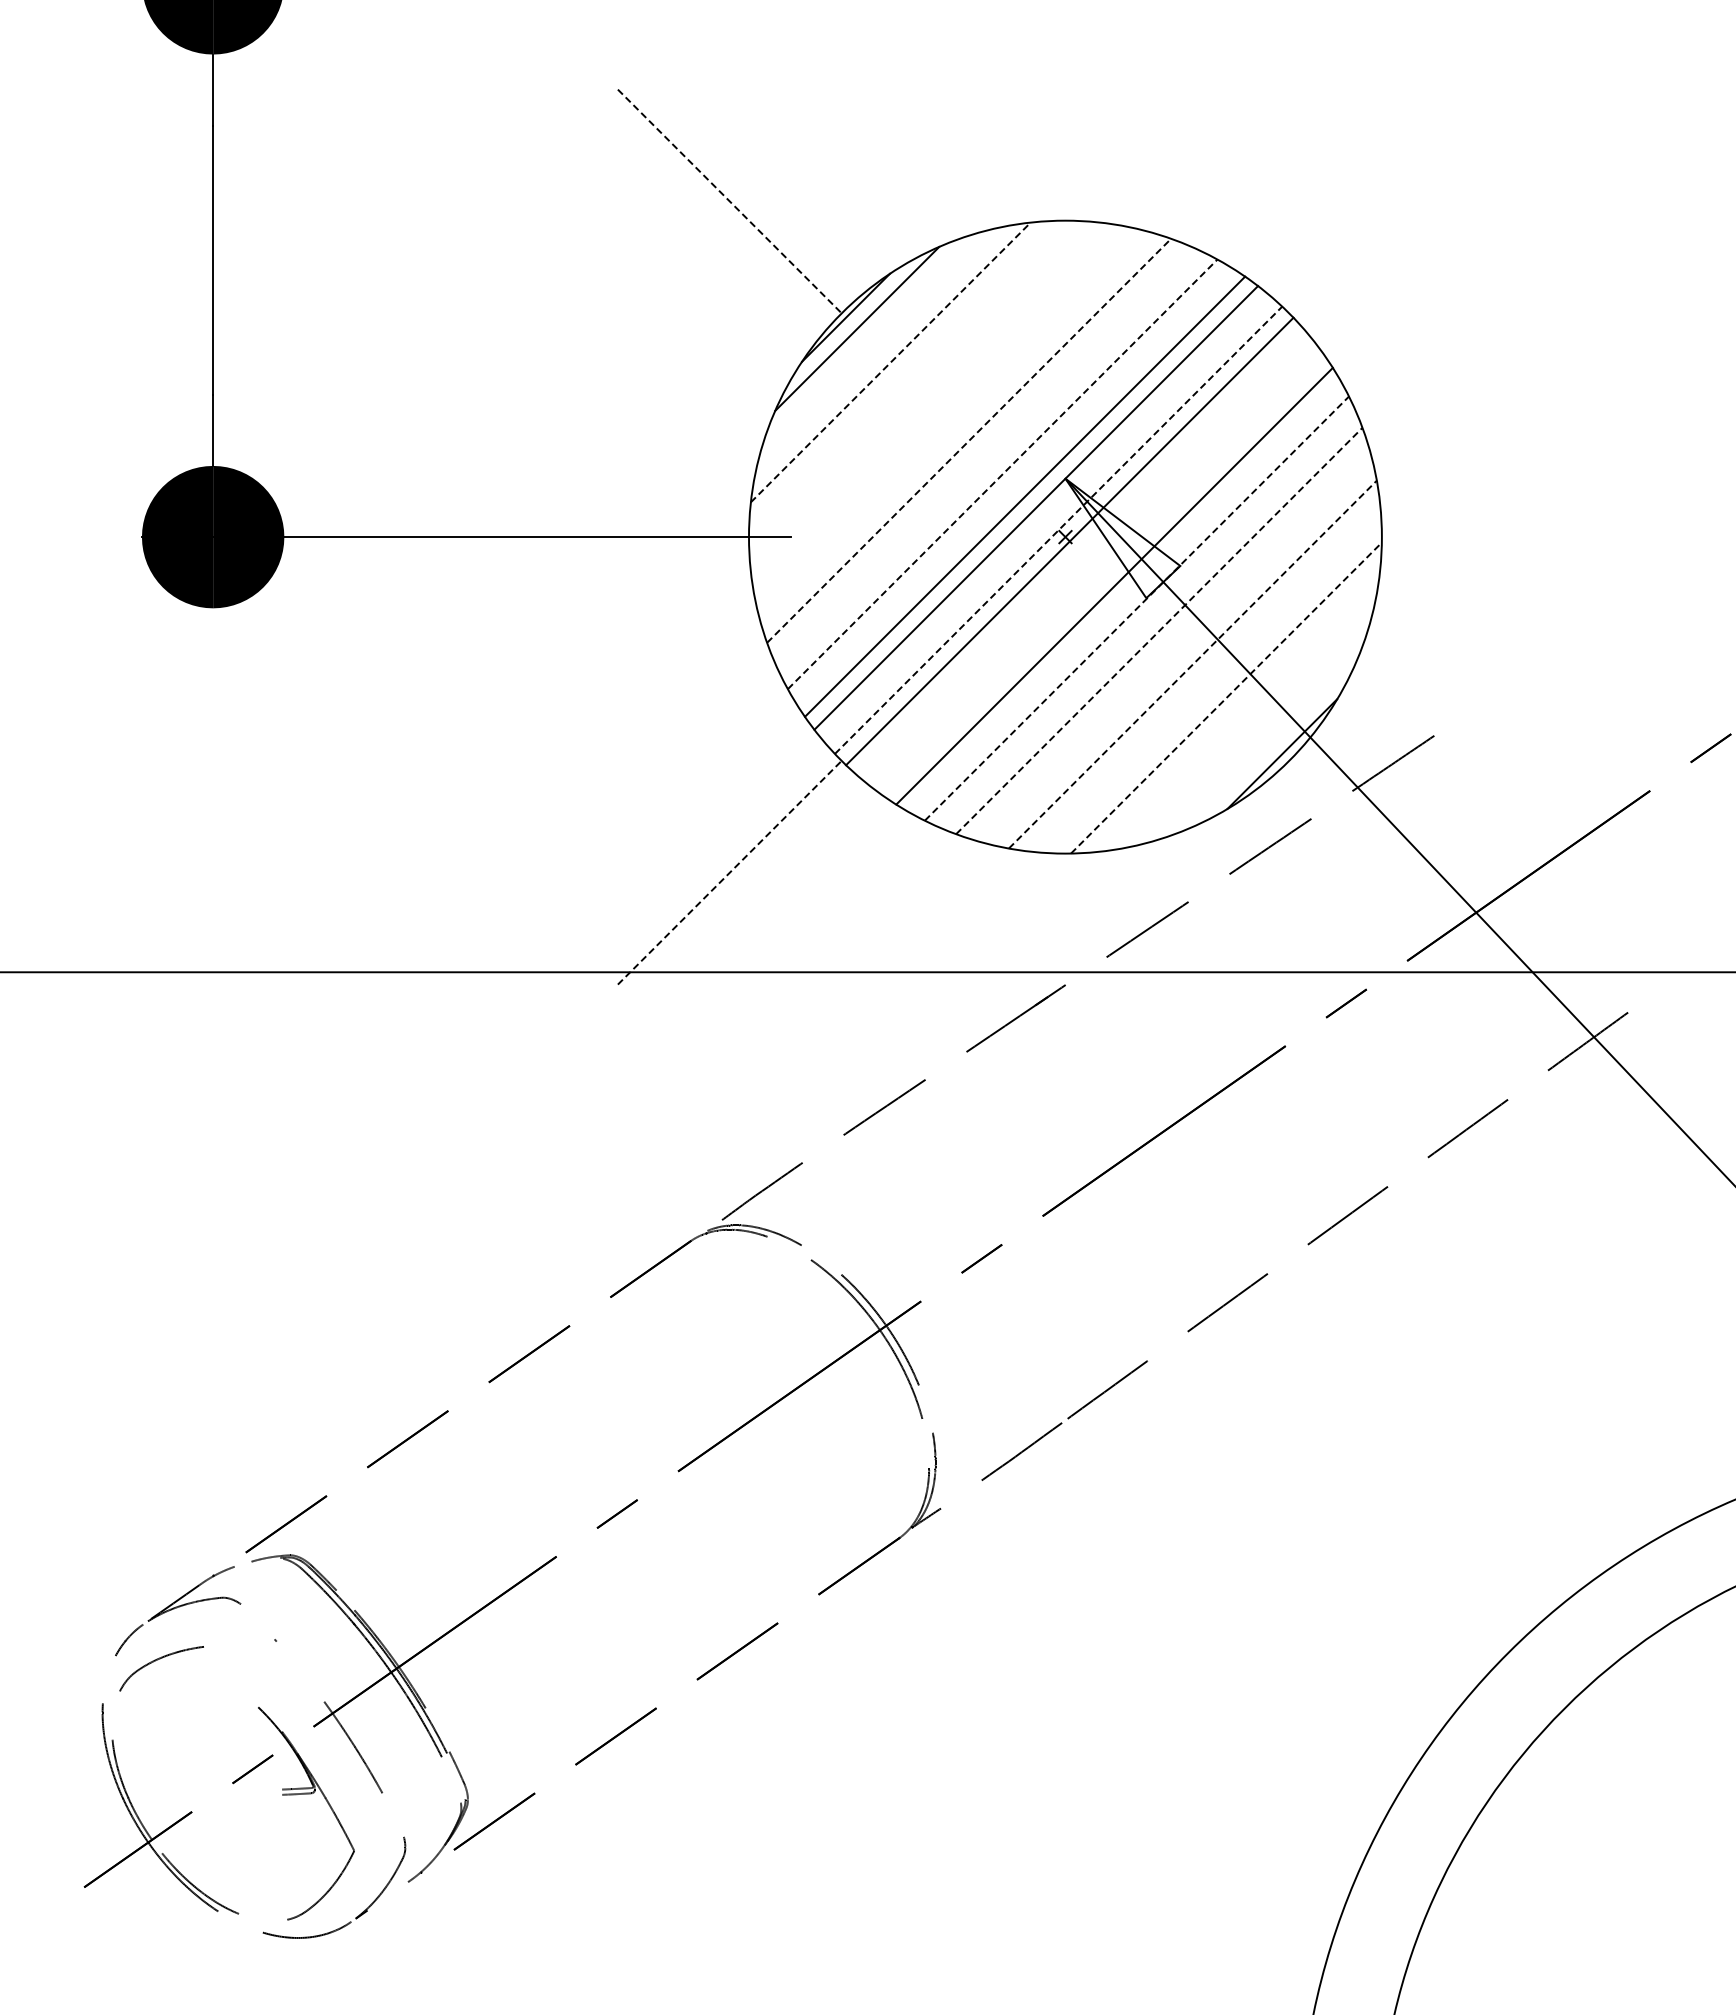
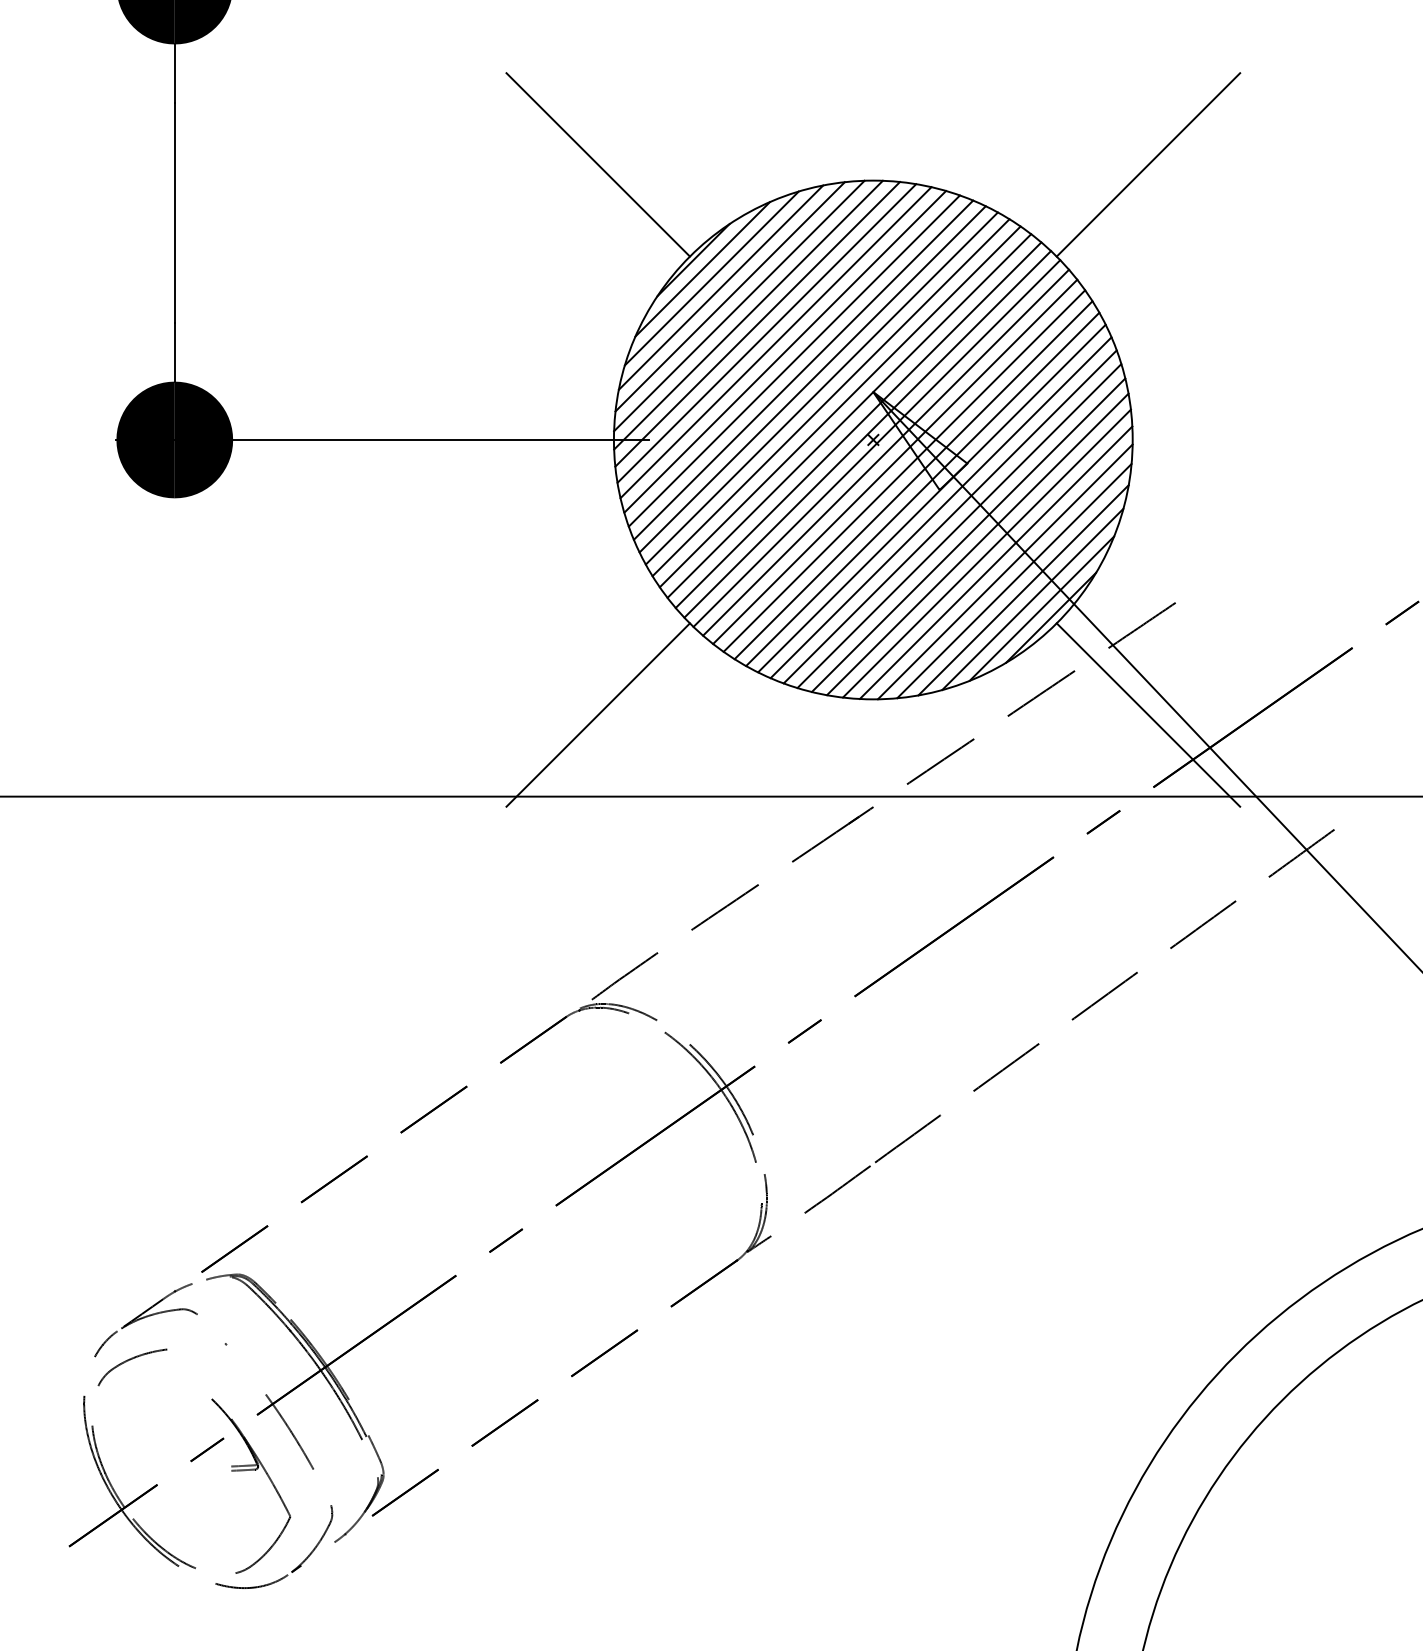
line: (730, 201) -> (598, 164), dashed -> solid
line: (1401, 201) -> (1148, 164), added
line: (868, 339) -> (711, 278), added
line: (879, 350) -> (720, 287), added
line: (890, 362) -> (729, 296), dashed -> solid
line: (901, 373) -> (738, 305), added
line: (913, 384) -> (748, 314), added
line: (924, 395) -> (757, 323), added
line: (935, 407) -> (766, 333), added
line: (946, 418) -> (775, 342), added
line: (957, 429) -> (784, 351), added
line: (969, 440) -> (794, 360), dashed -> solid
line: (980, 451) -> (803, 369), added
line: (991, 462) -> (812, 378), added
line: (1002, 474) -> (821, 388), dashed -> solid
line: (1013, 485) -> (830, 397), added
line: (1047, 519) -> (858, 425), added
line: (1059, 529) -> (868, 433), dashed -> solid
line: (1080, 552) -> (885, 452), added
line: (1092, 563) -> (895, 461), added
line: (1102, 574) -> (903, 470), added
line: (1125, 596) -> (922, 488), added
line: (1136, 608) -> (931, 498), dashed -> solid
line: (1148, 619) -> (941, 507), added
line: (1159, 630) -> (950, 516), dashed -> solid
line: (1170, 641) -> (959, 525), added
line: (1181, 653) -> (968, 535), added
line: (1193, 664) -> (978, 544), dashed -> solid
line: (1203, 675) -> (986, 553), added
line: (1215, 686) -> (996, 562), added
line: (1226, 698) -> (1005, 572), dashed -> solid
line: (1237, 709) -> (1014, 581), added
line: (1248, 720) -> (1023, 590), added
line: (1259, 731) -> (1032, 599), added
line: (1271, 742) -> (1042, 608), added
line: (730, 872) -> (598, 714), dashed -> solid
line: (1401, 872) -> (1148, 714), added

